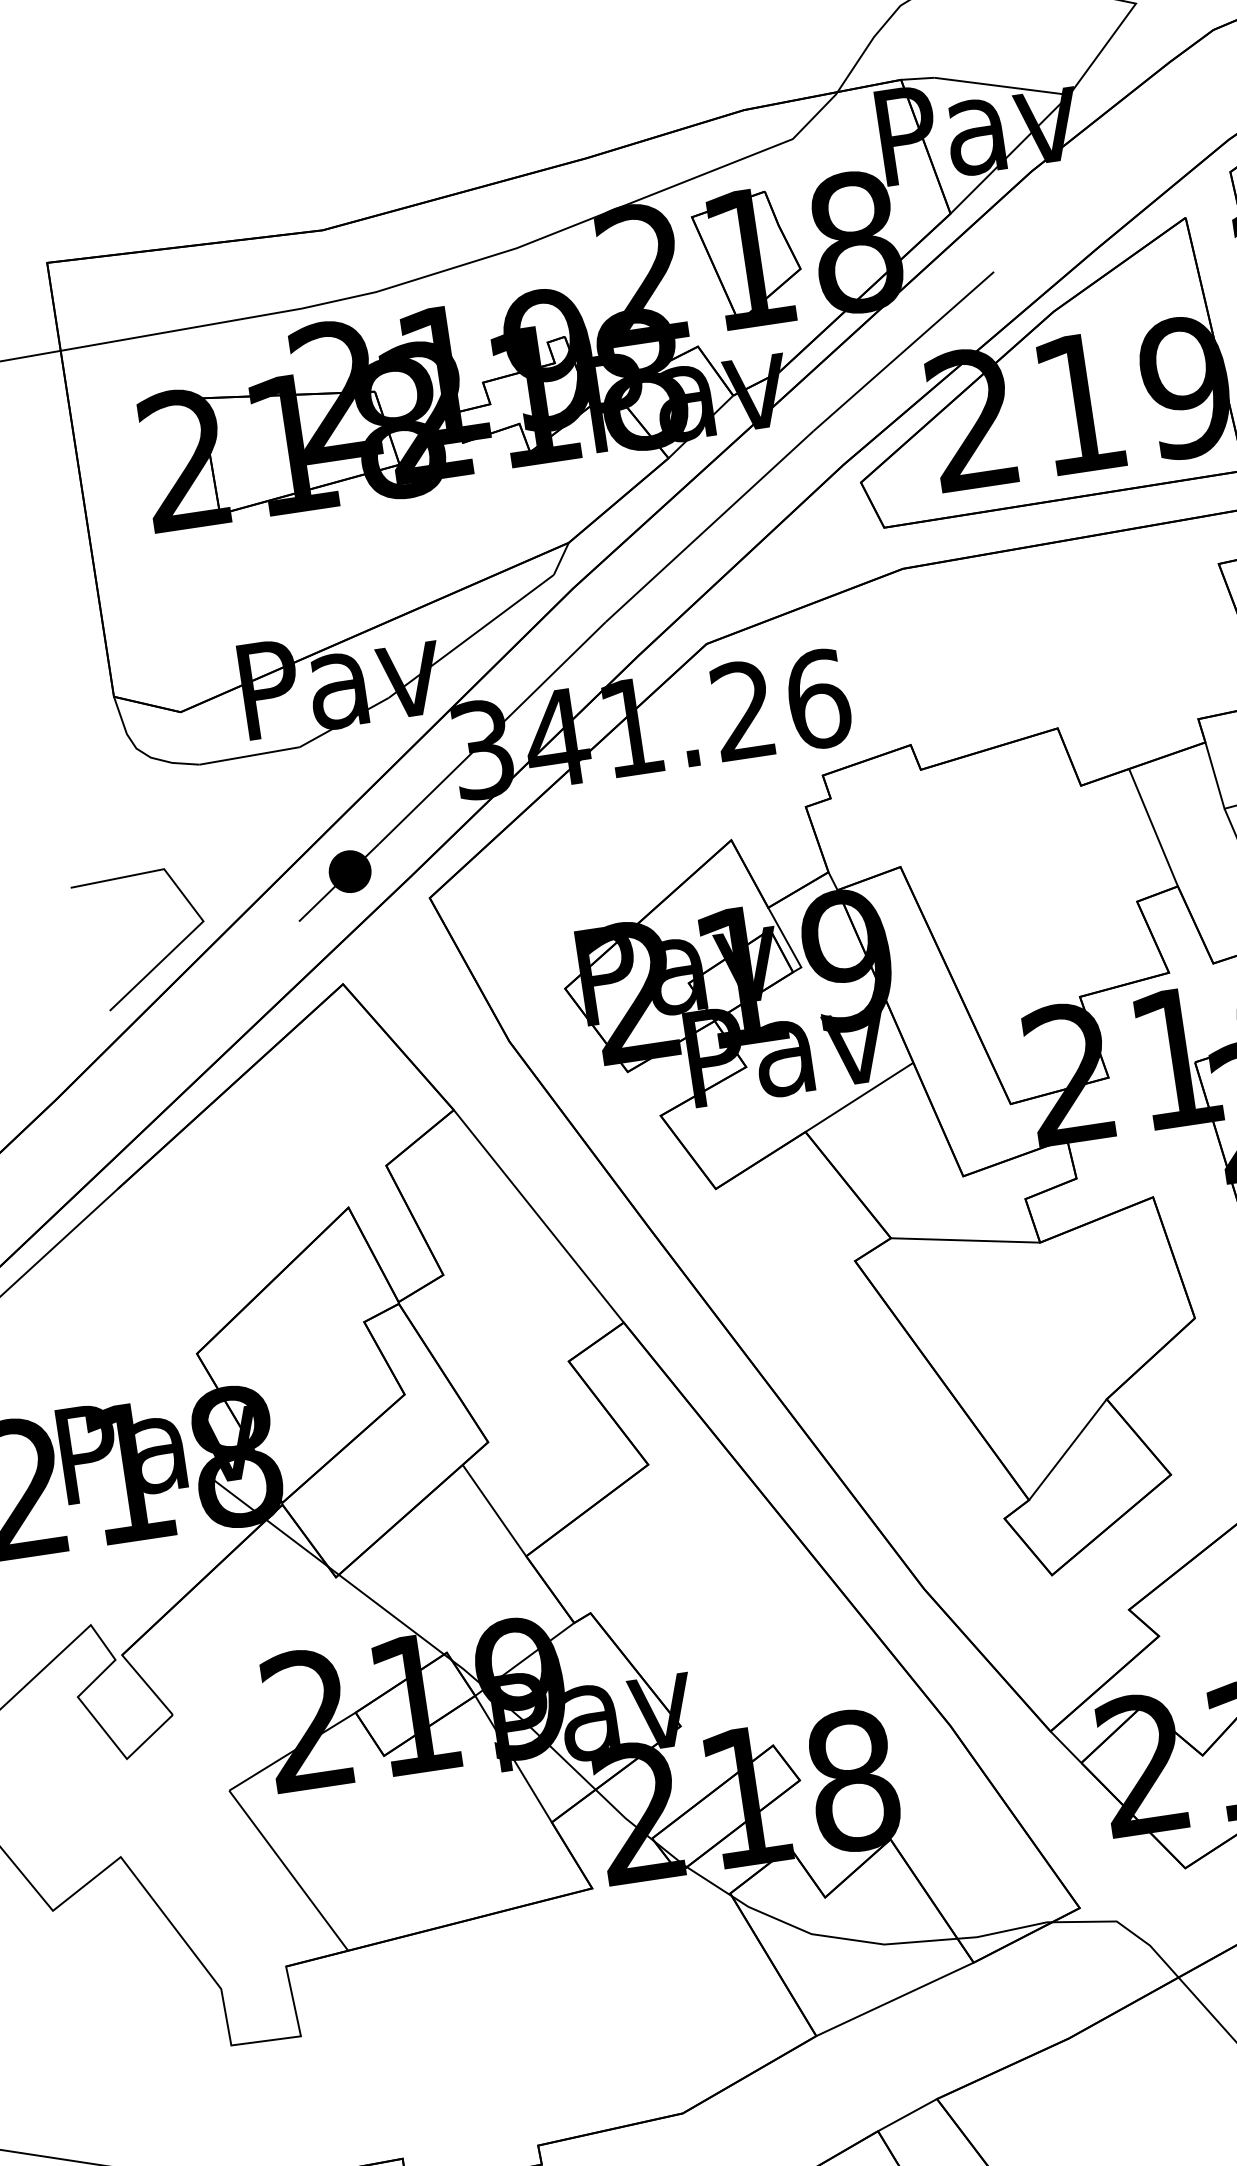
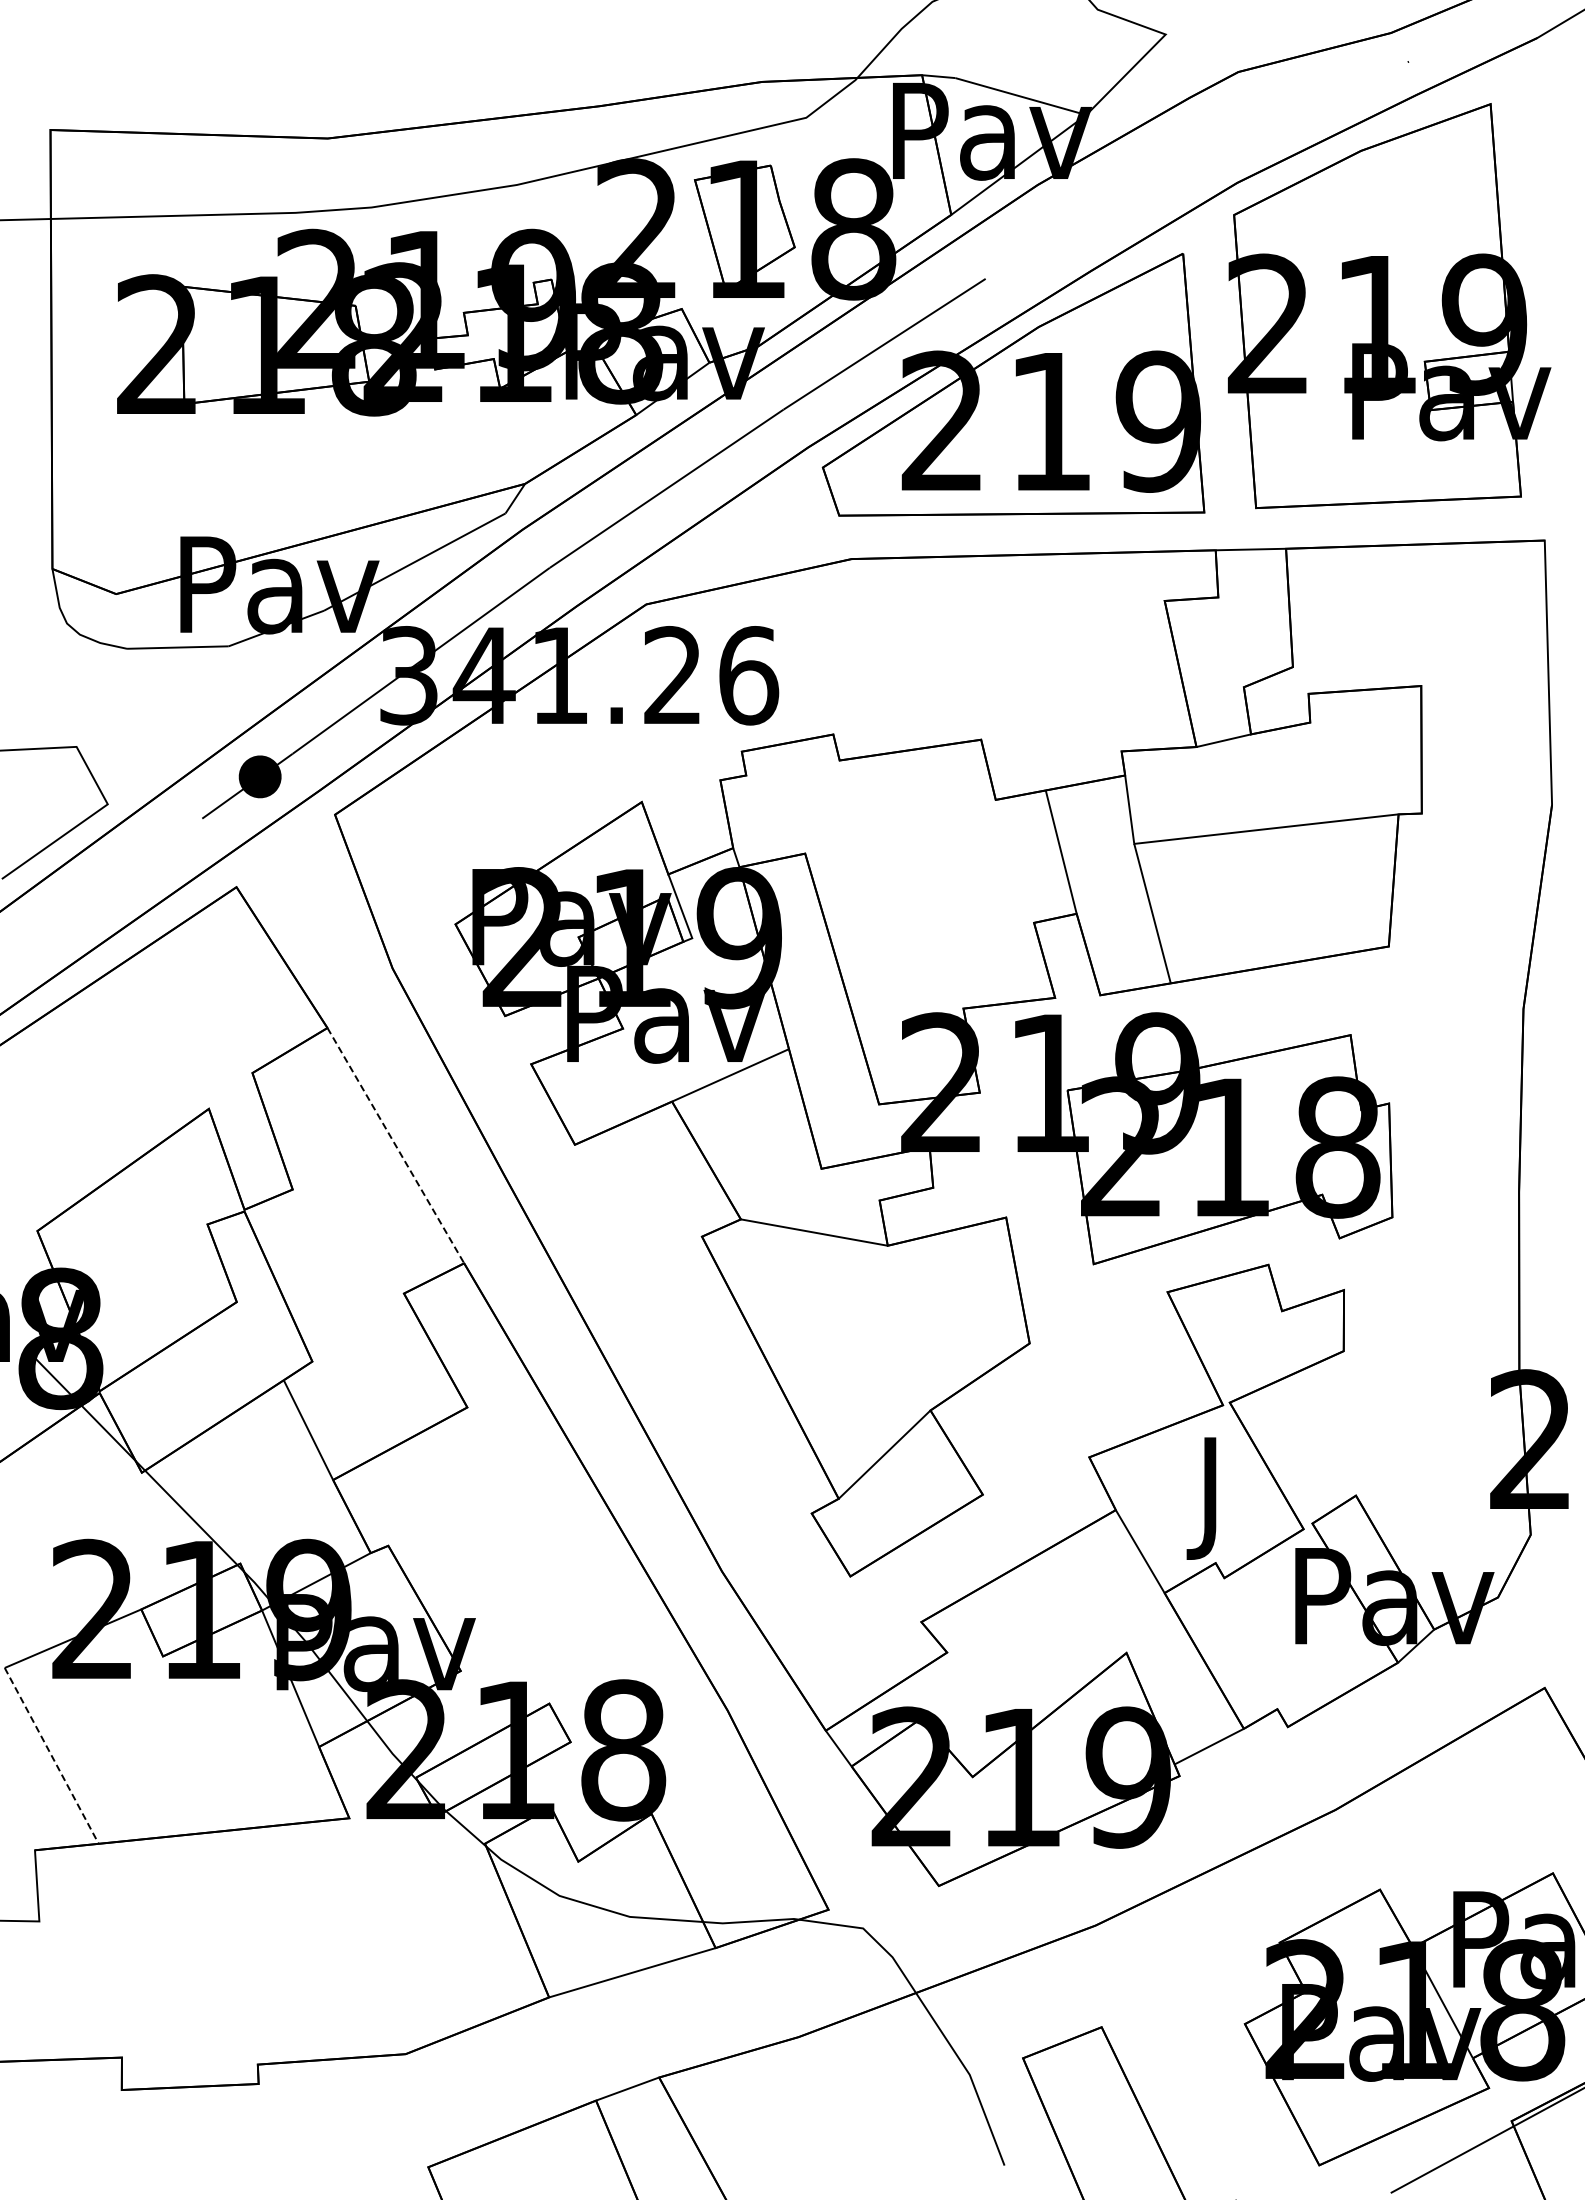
line: (539, 1217) -> (396, 1146), solid -> dashed
line: (288, 1870) -> (51, 1755), solid -> dashed

